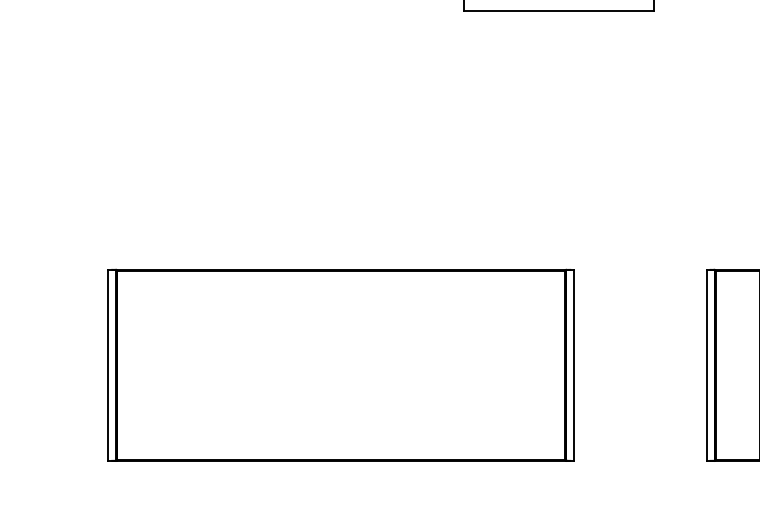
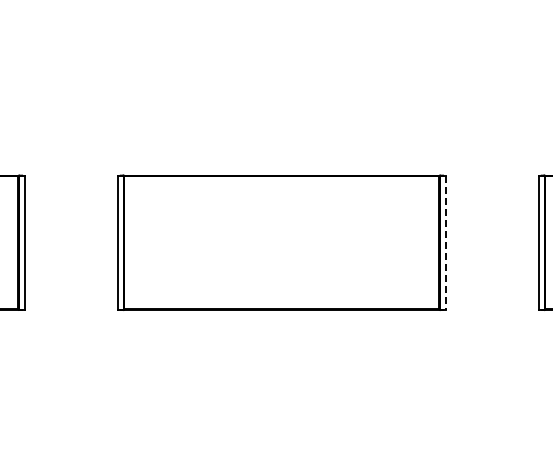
line: (573, 366) -> (445, 243), solid -> dashed

